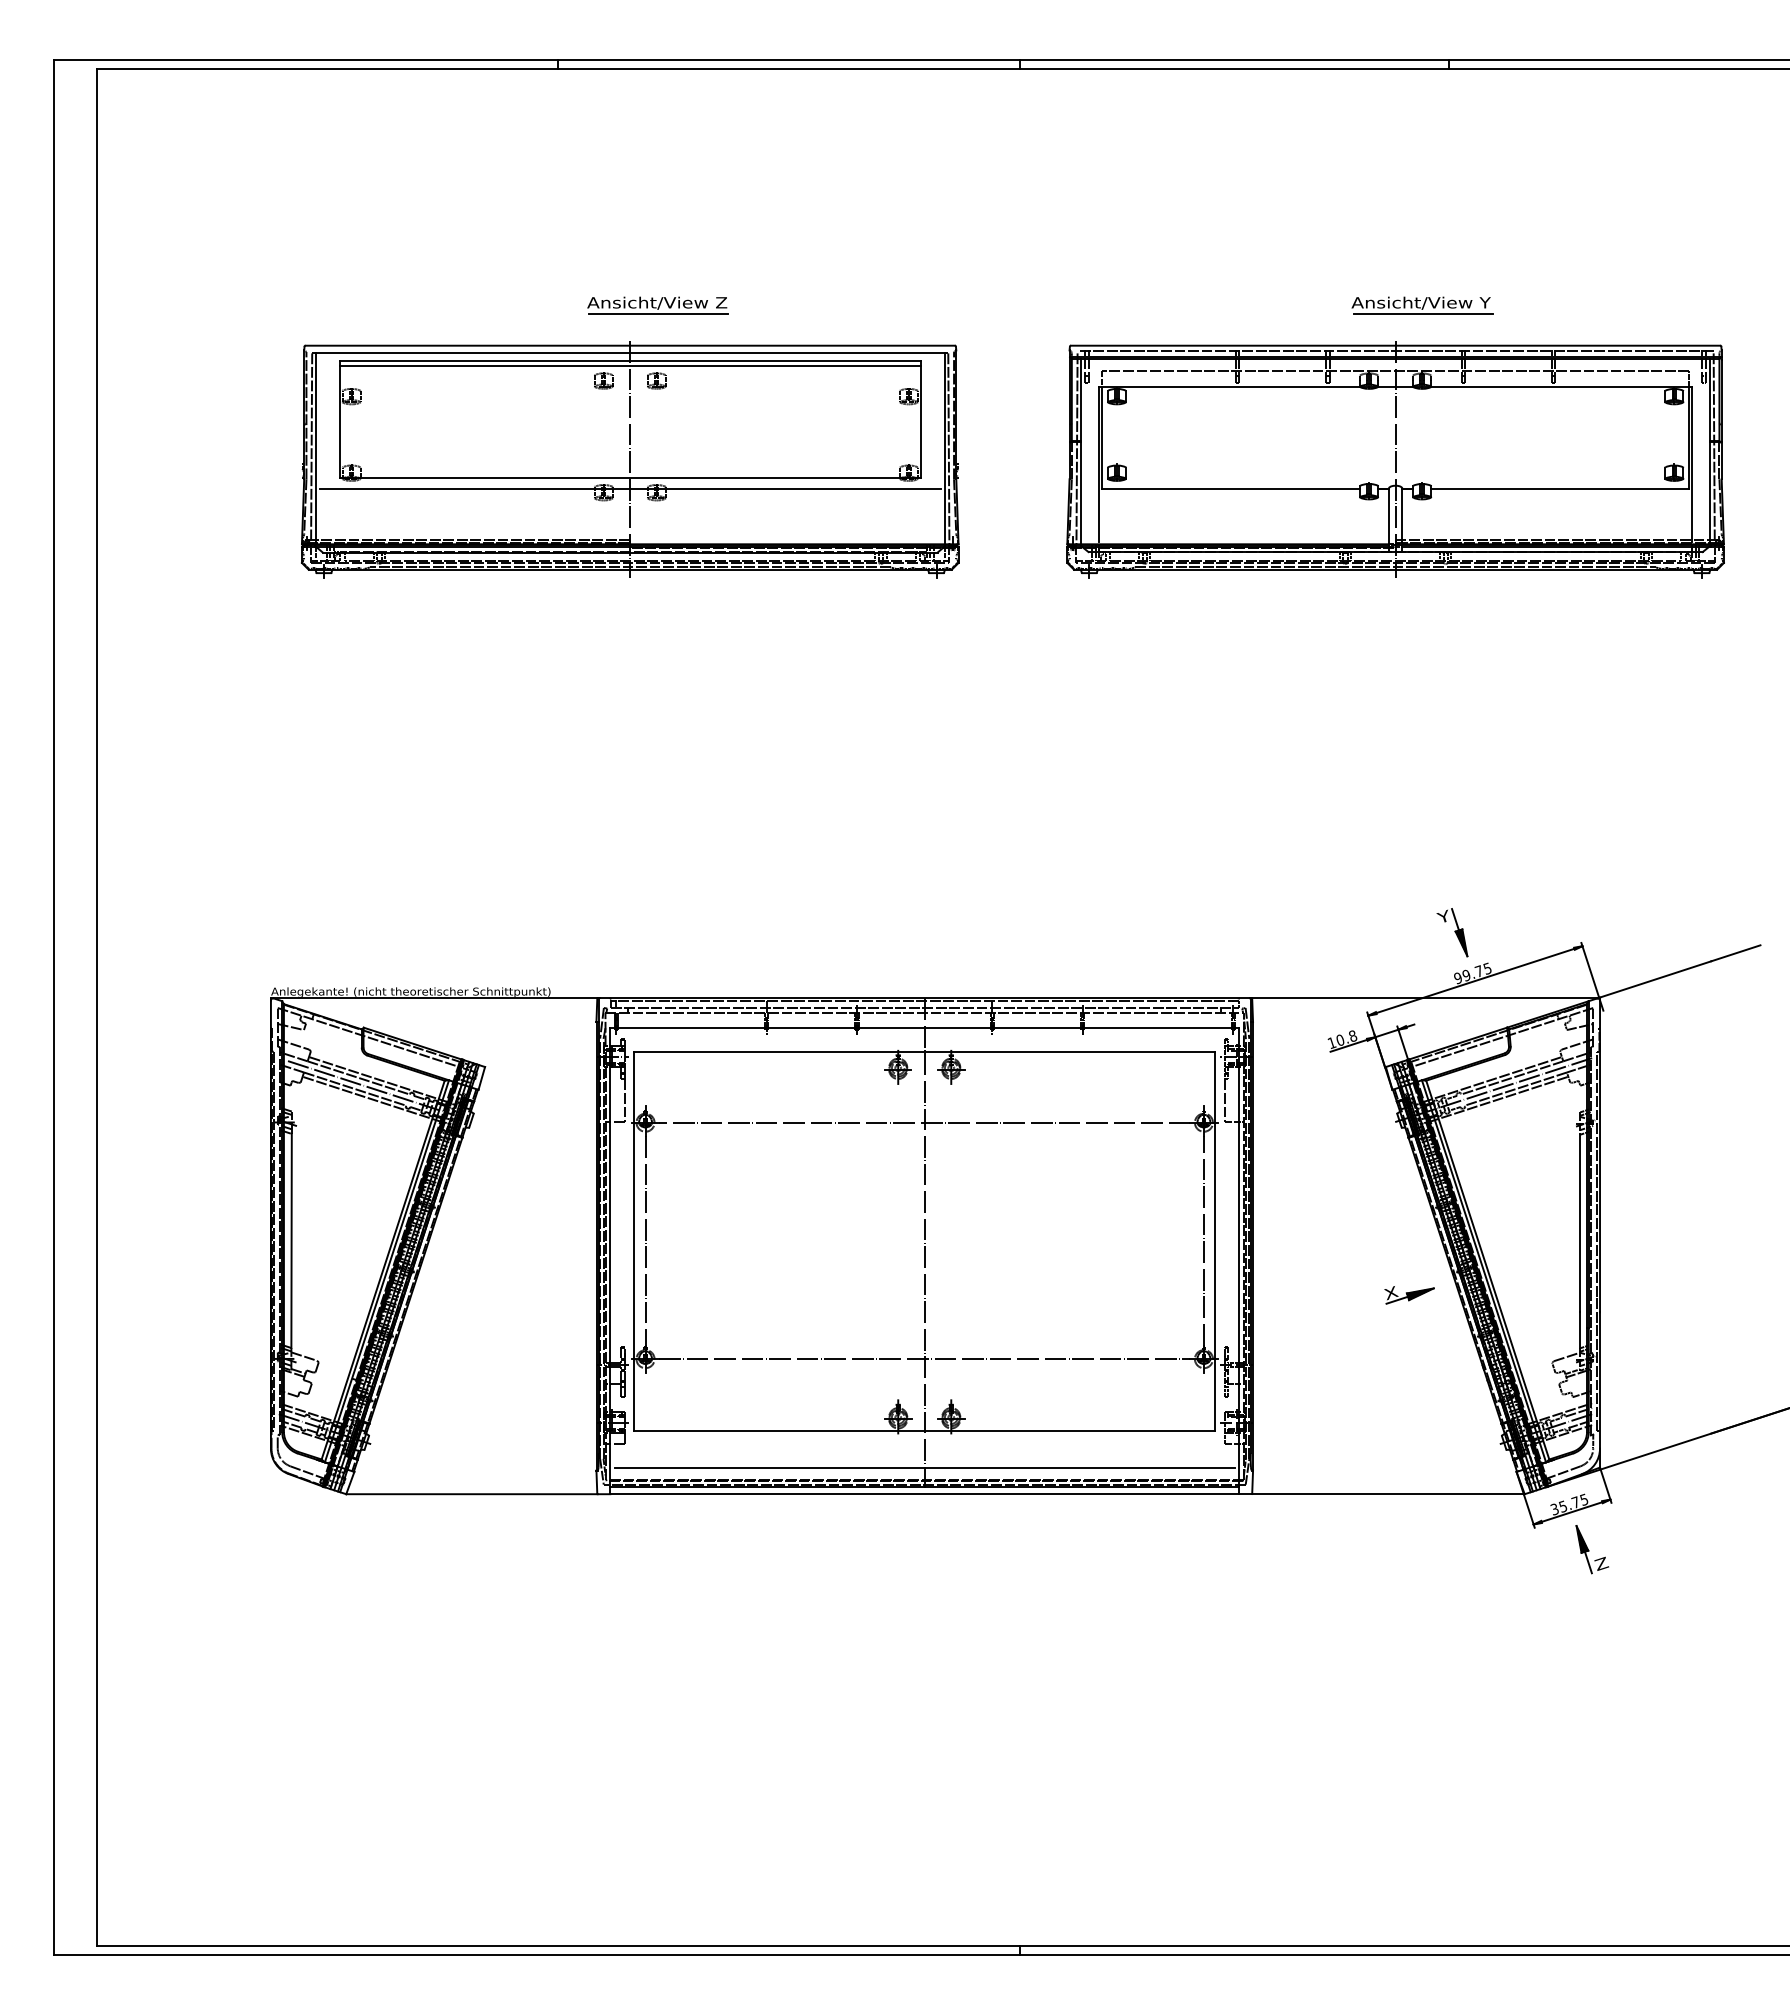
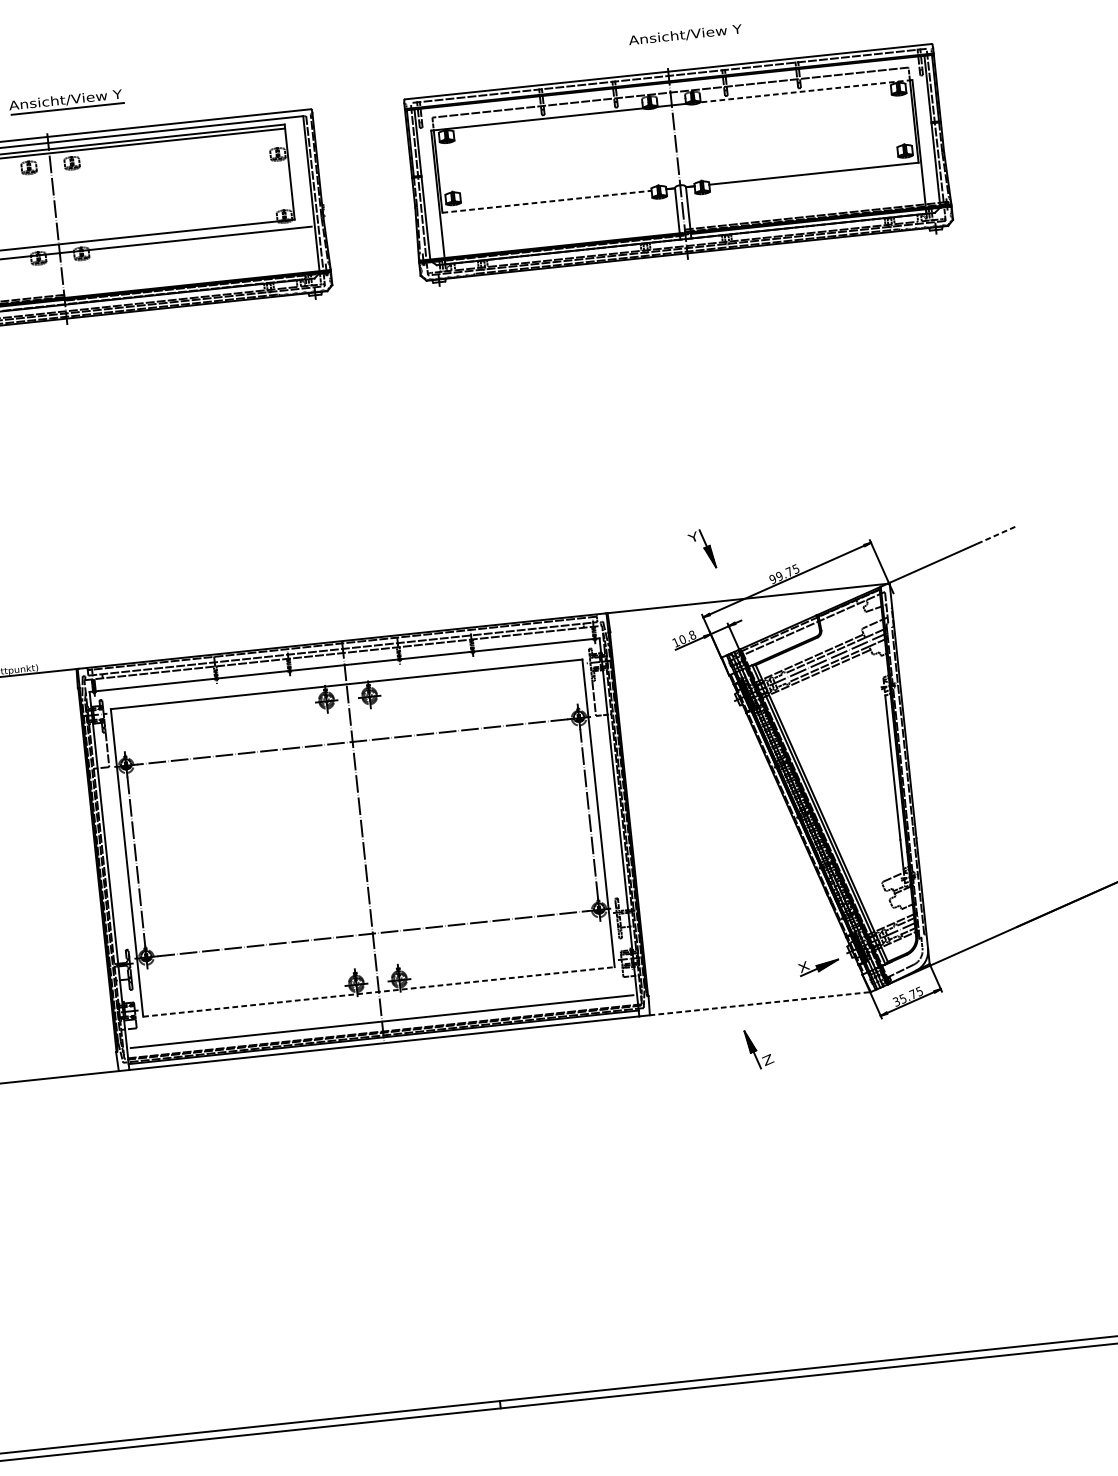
text: (721, 302) -> (117, 94), Ansicht/View Z -> Ansicht/View Y
line: (1422, 314) -> (687, 44), removed
line: (1561, 387) -> (806, 91), solid -> dashed
line: (1231, 488) -> (547, 201), solid -> dashed
part: (1452, 932) -> (702, 549), moved
line: (1735, 953) -> (995, 535), solid -> dashed
part: (1409, 1295) -> (818, 967), moved
line: (924, 1430) -> (378, 991), solid -> dashed
line: (1388, 1494) -> (760, 1003), solid -> dashed
part: (1591, 1549) -> (758, 1049), moved

